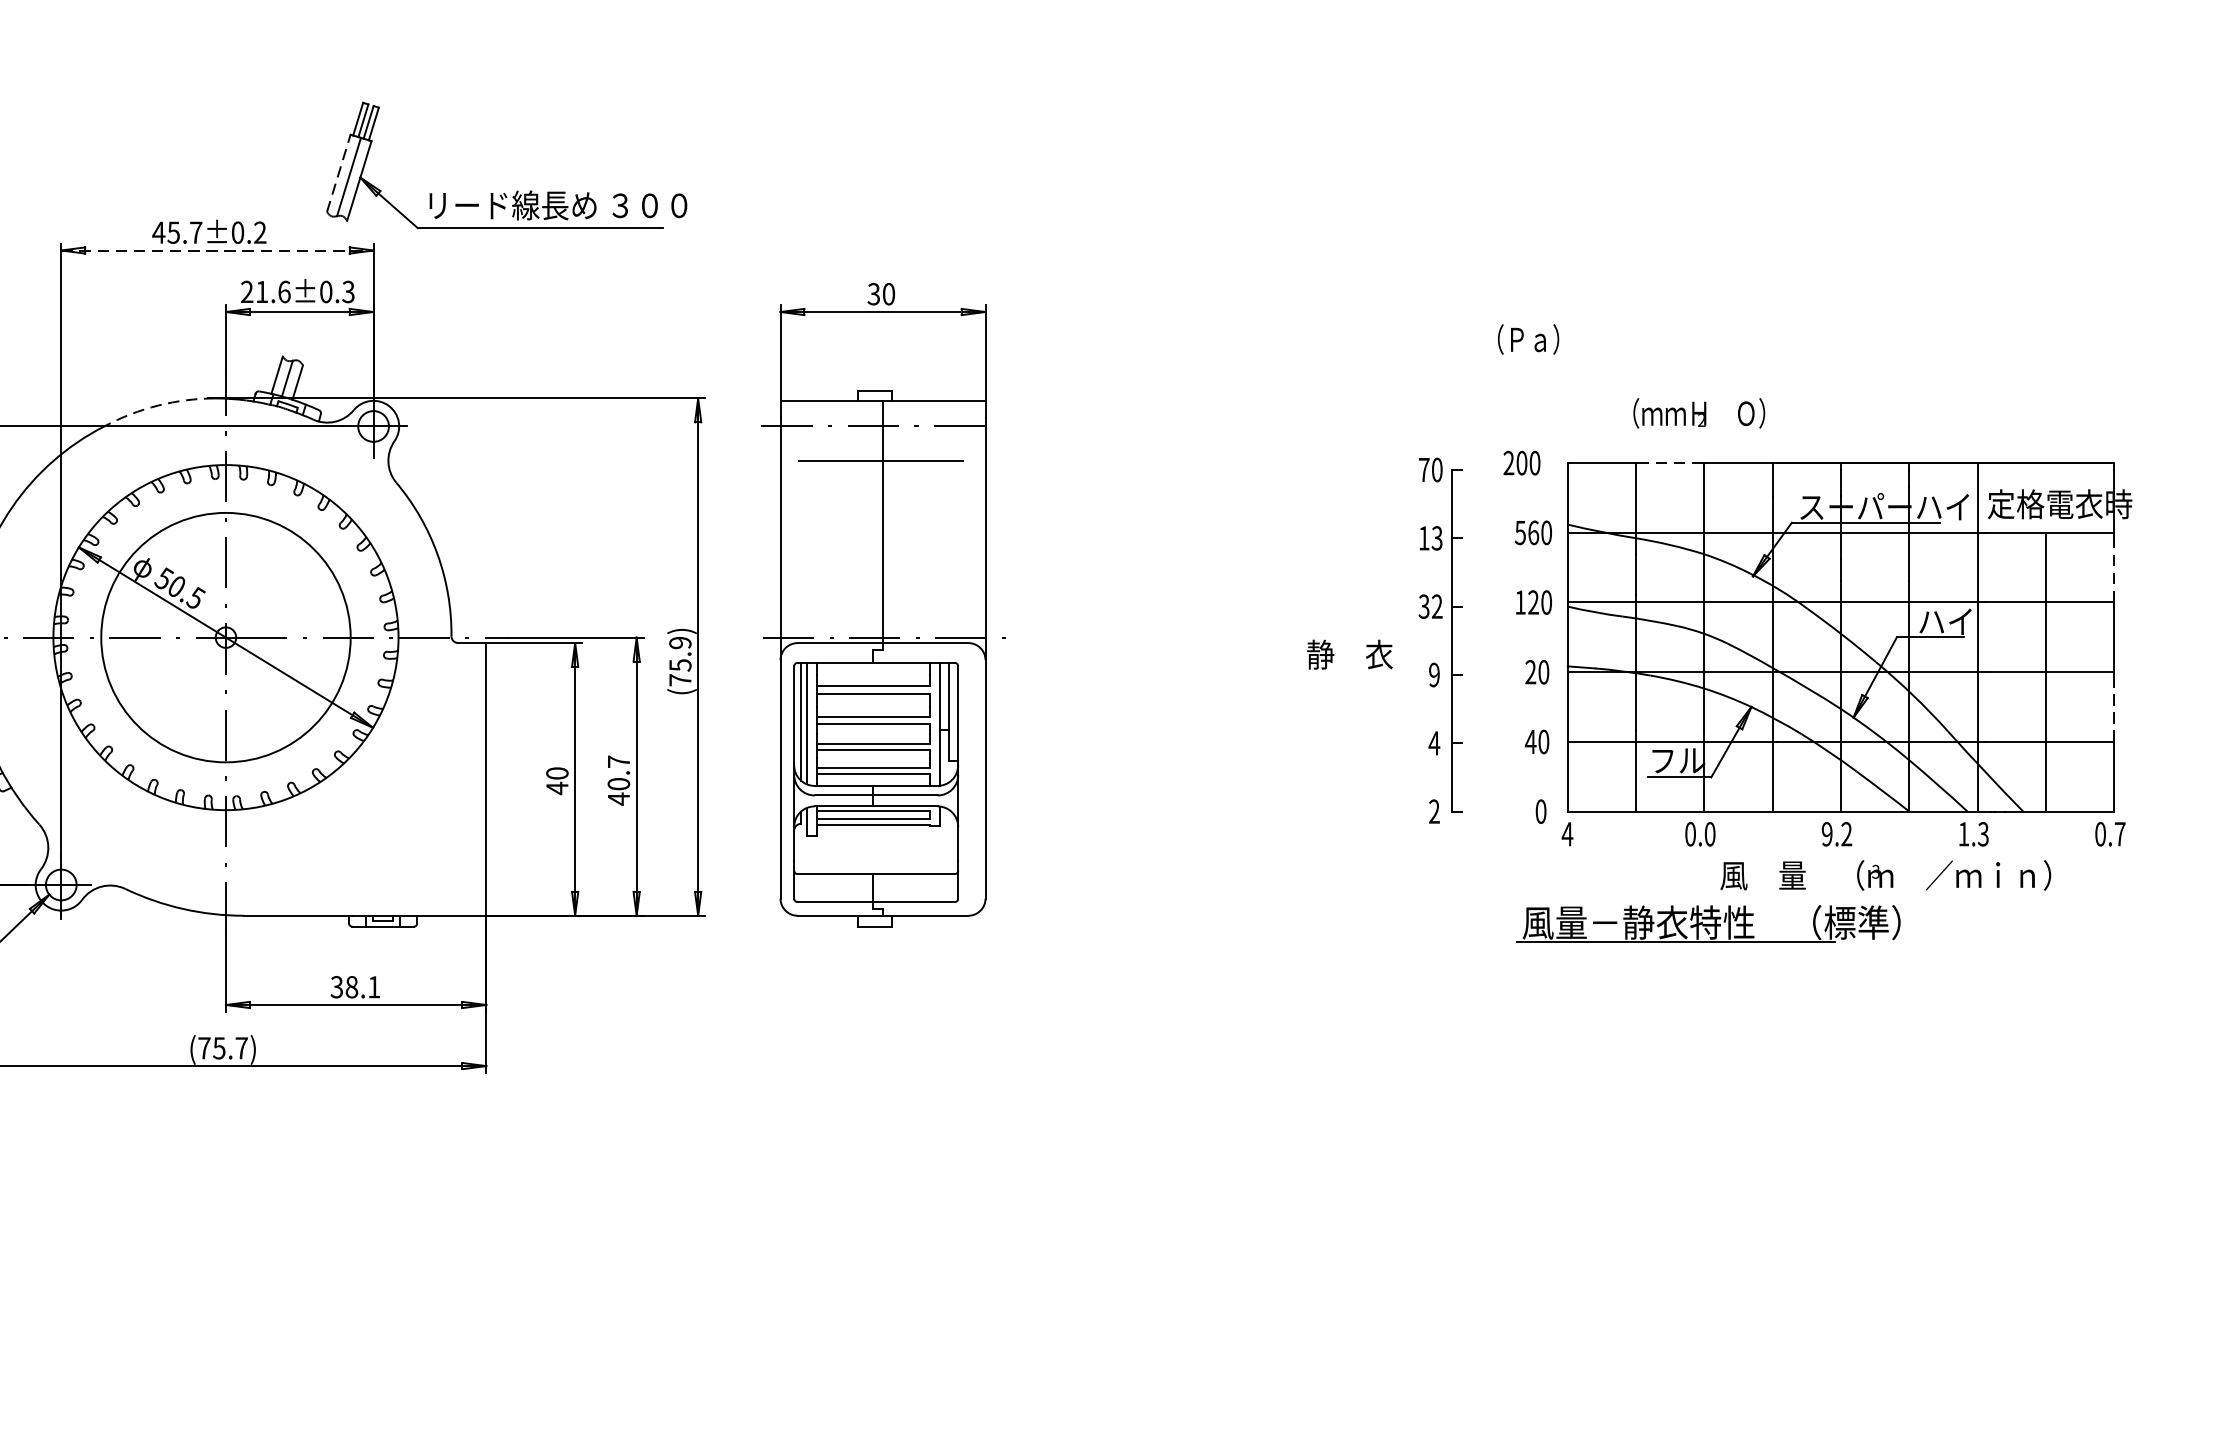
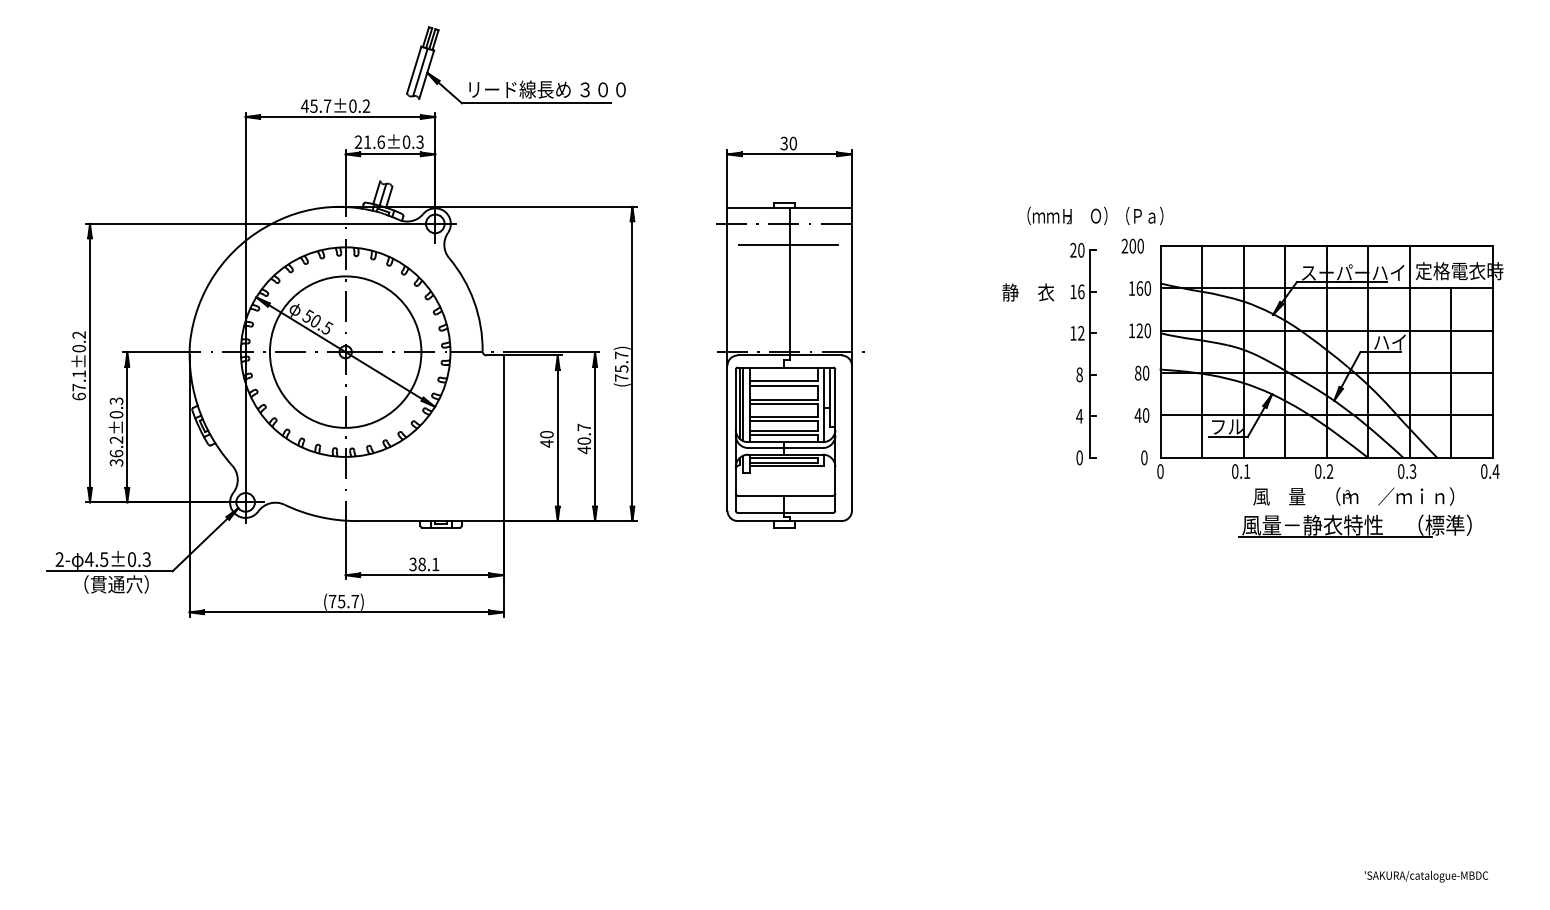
line: (339, 173) -> (414, 70), dashed -> solid
line: (217, 251) -> (340, 117), dashed -> solid
text: (1528, 338) -> (1144, 215), moved
arc: (158, 406) -> (304, 211), dashed -> solid
text: (1699, 412) -> (1067, 215), moved
line: (1671, 463) -> (1223, 246), dashed -> solid
text: (1424, 468) -> (1073, 249), 70 -> 20
text: (1519, 532) -> (1131, 288), 560 -> 160
text: (1437, 537) -> (1081, 291), 13 -> 16
line: (2114, 570) -> (1492, 311), dashed -> solid
part: (884, 605) -> (790, 332), moved
text: (1424, 605) -> (1073, 332), 32 -> 12
text: (680, 643) -> (621, 355), (75.9) -> (75.7)
text: (1350, 654) -> (1028, 292), moved
text: (1531, 671) -> (1138, 372), 20 -> 80
text: (1434, 674) -> (1079, 374), 9 -> 8
line: (2114, 707) -> (1492, 394), dashed -> solid
text: (1434, 811) -> (1079, 457), 2 -> 0
text: (1565, 834) -> (1159, 471), 4 -> 0
text: (1709, 834) -> (1246, 471), 0.0 -> 0.1
text: (1827, 834) -> (1318, 471), 9.2 -> 0.2
text: (1964, 834) -> (1401, 471), 1.3 -> 0.3
text: (2119, 834) -> (1495, 471), 0.7 -> 0.4
part: (1707, 923) -> (1354, 525), moved

